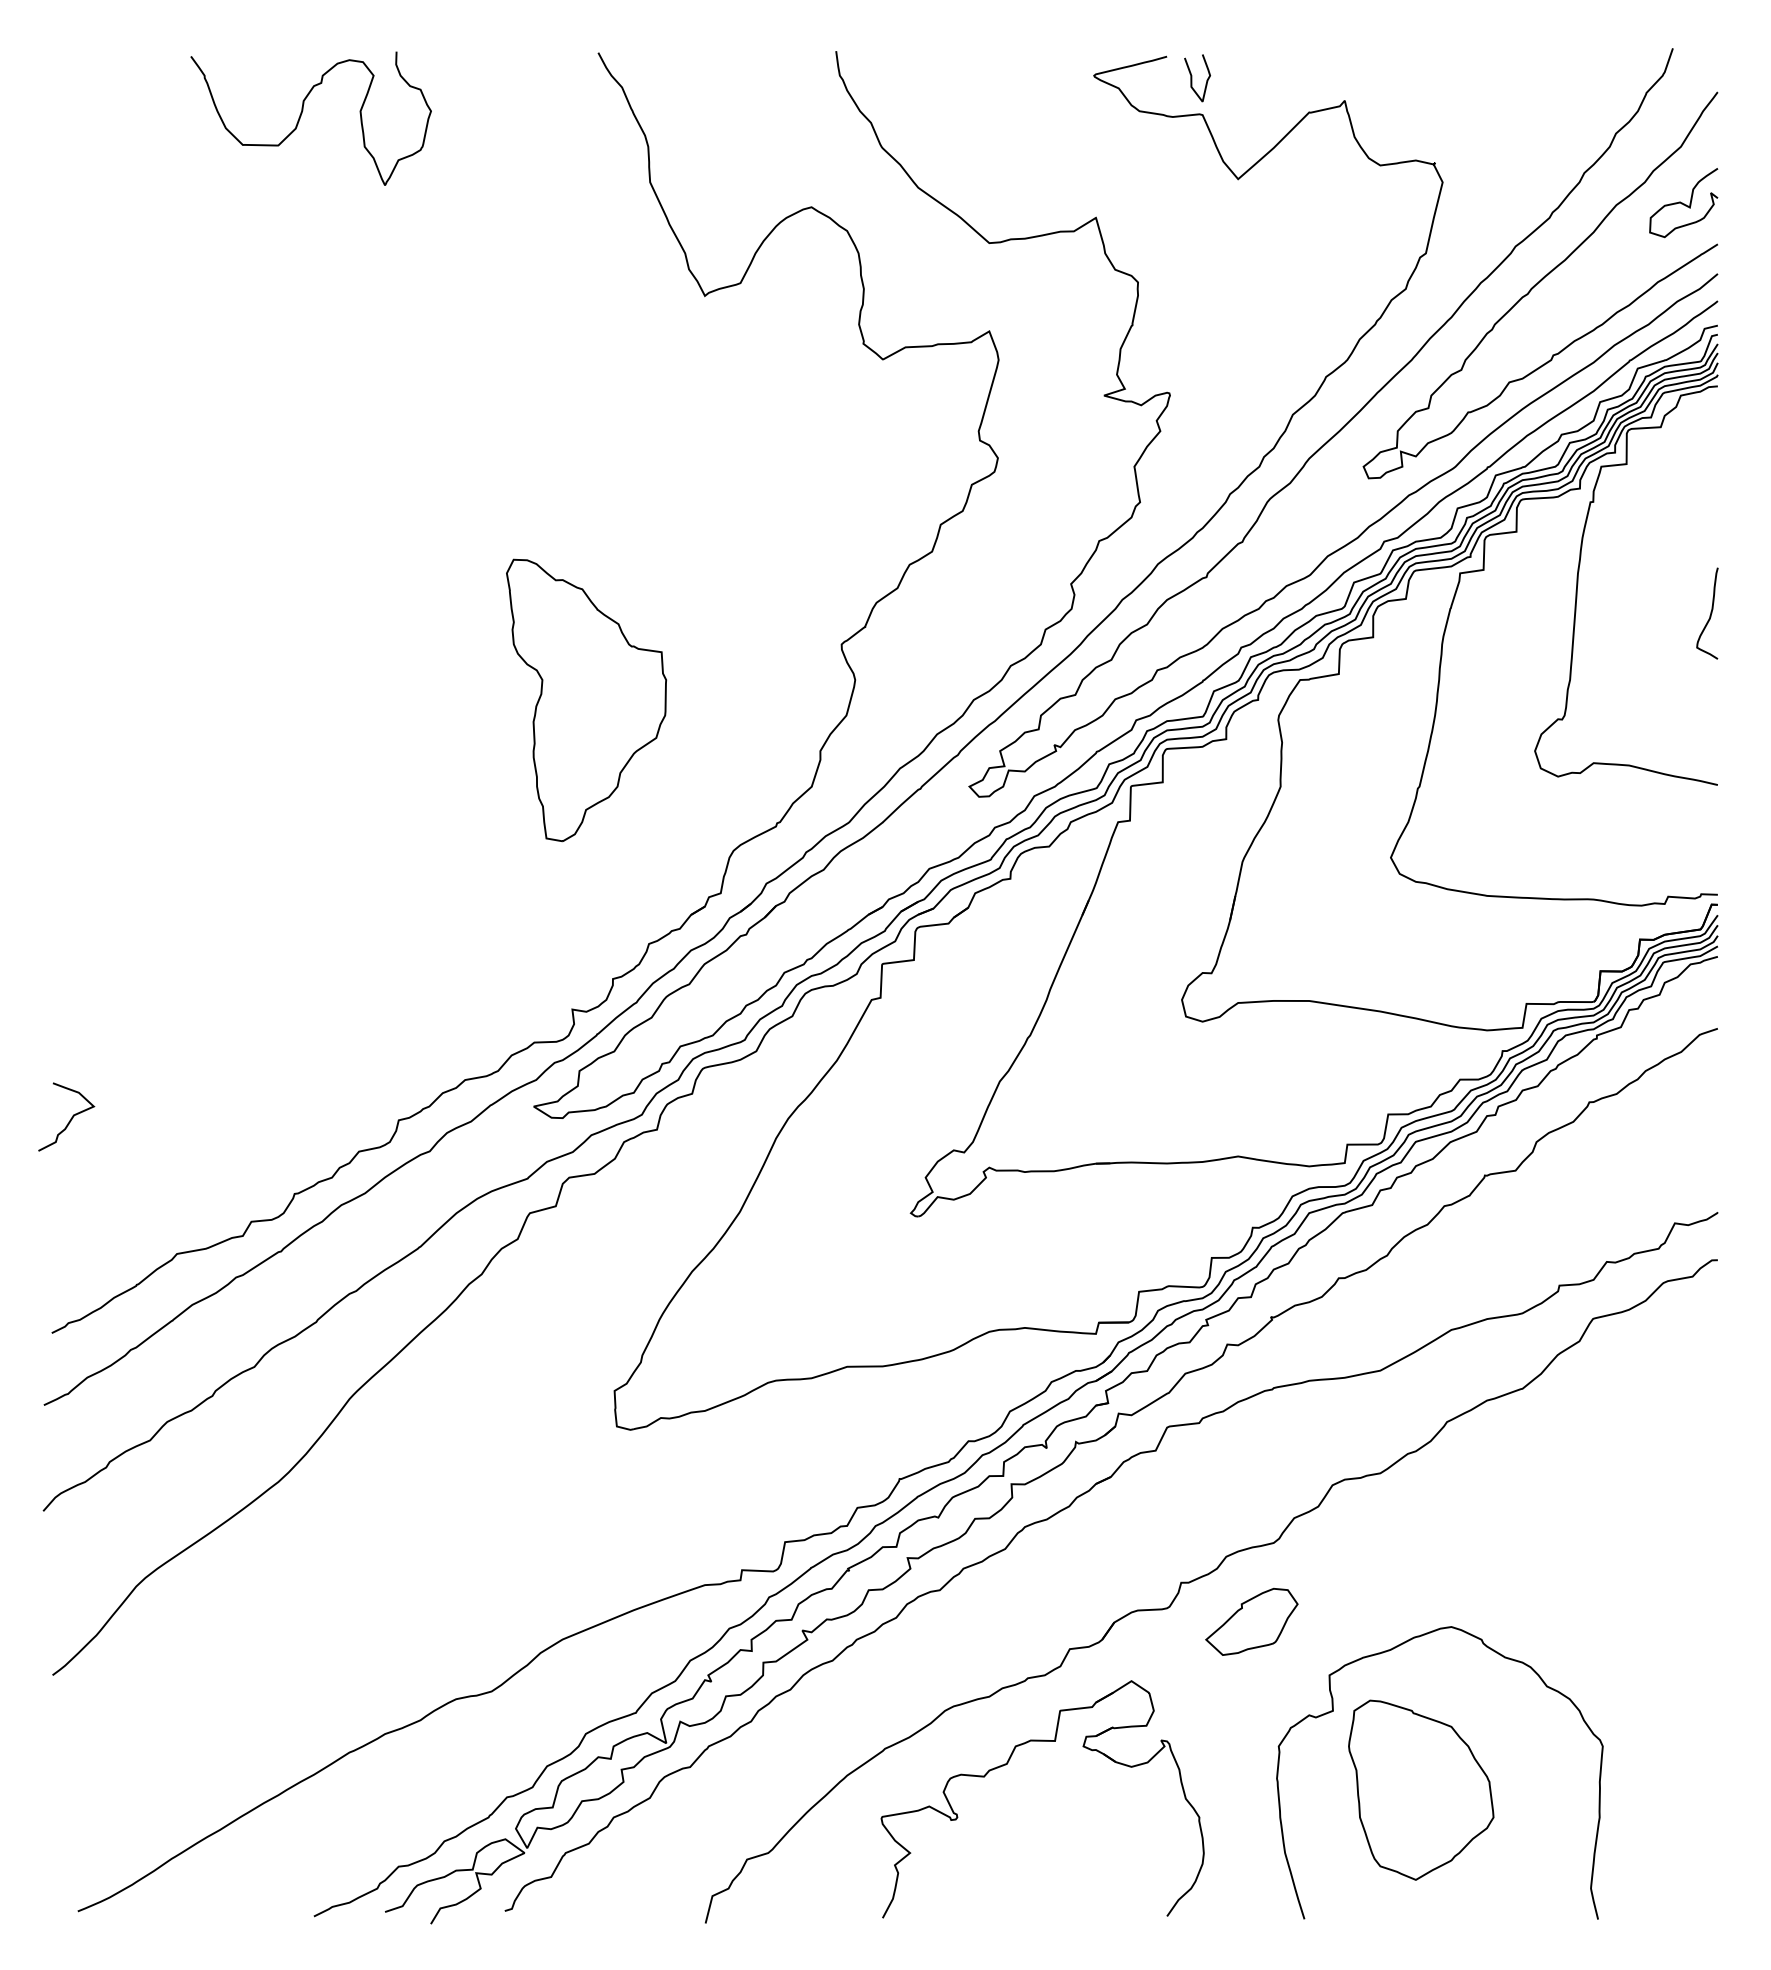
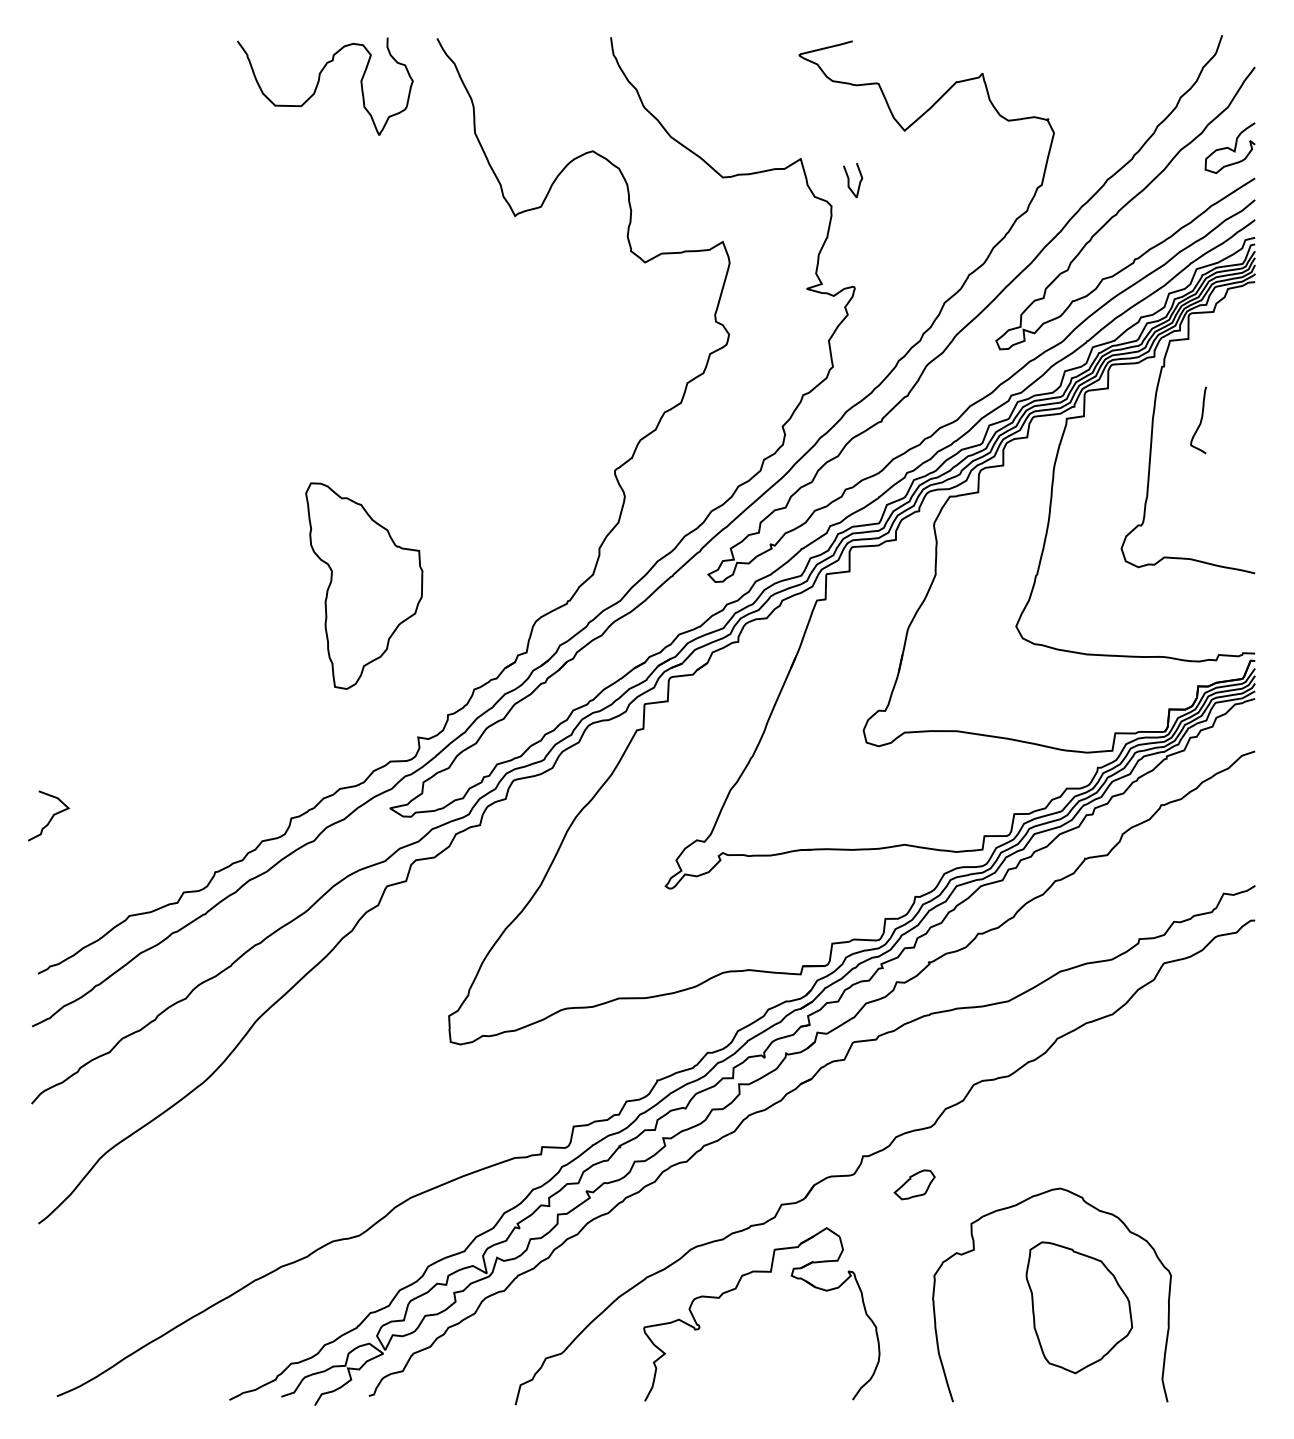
curve: (1192, 78) -> (849, 180), moved
curve: (301, 116) -> (318, 84), moved
curve: (1709, 615) -> (1200, 421), moved
part: (586, 700) -> (364, 586), moved
part: (1251, 1621) -> (914, 1184), size x0.6
part: (1421, 1789) -> (1079, 1307), moved

